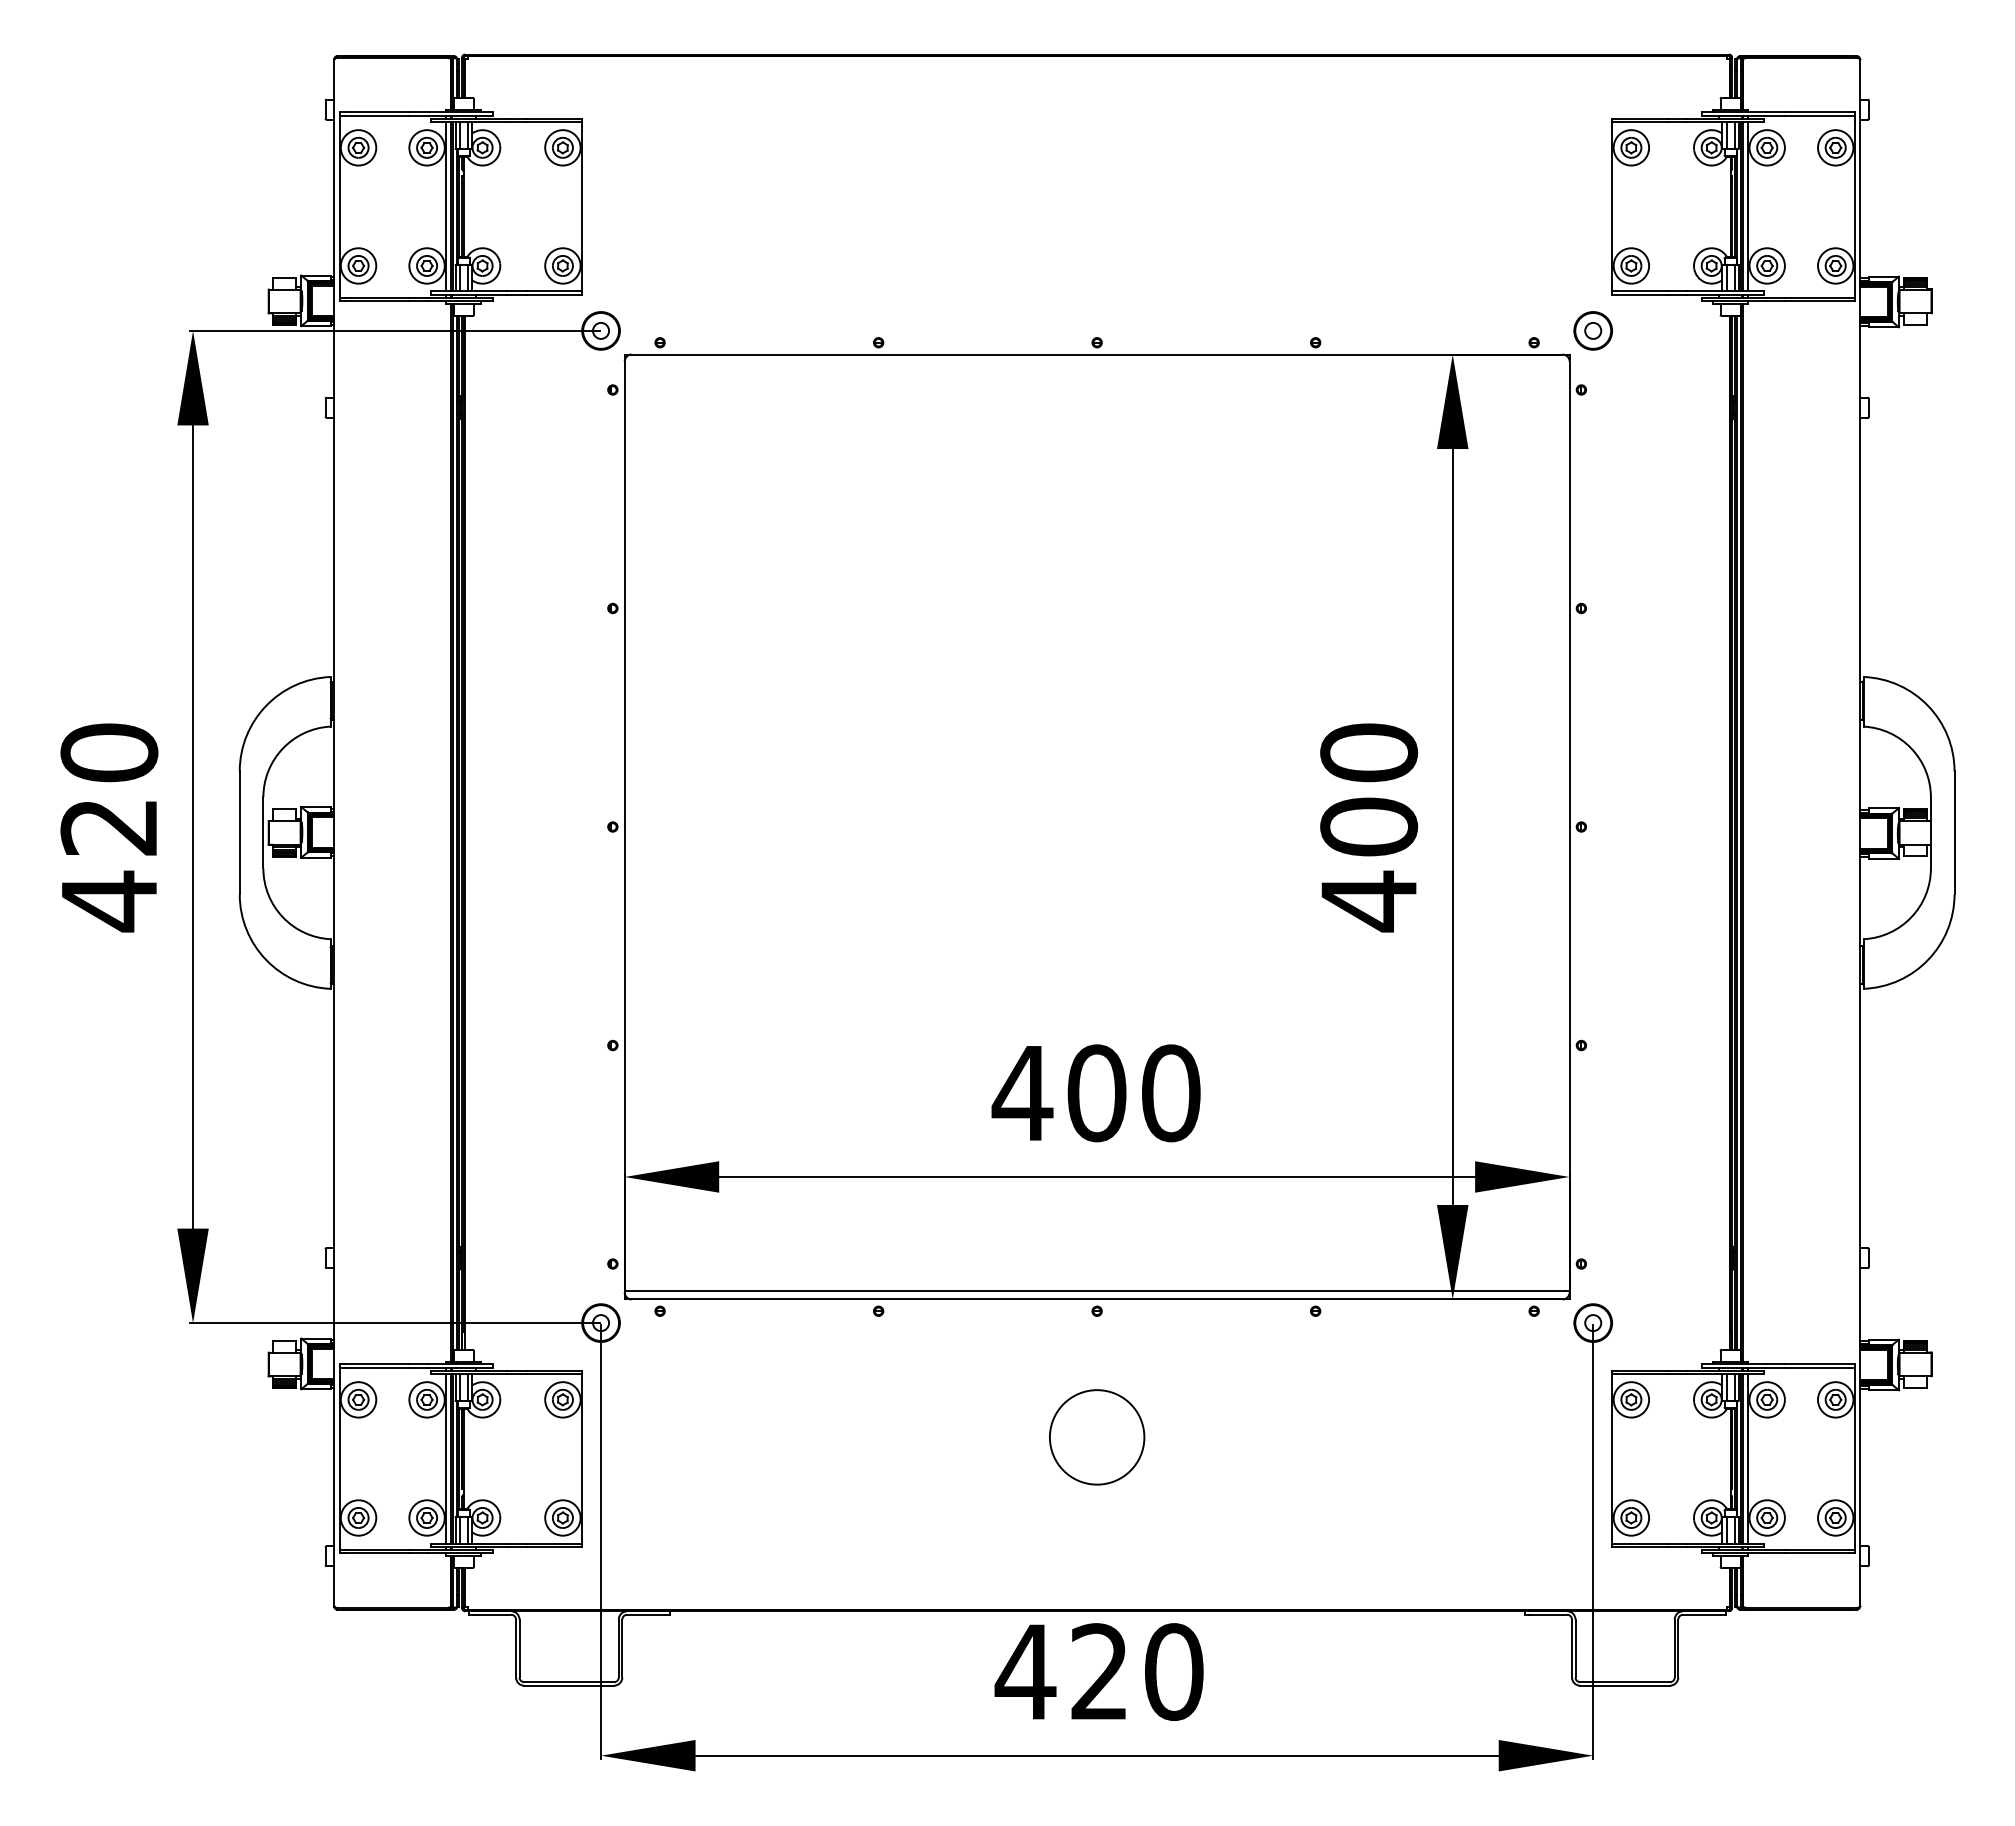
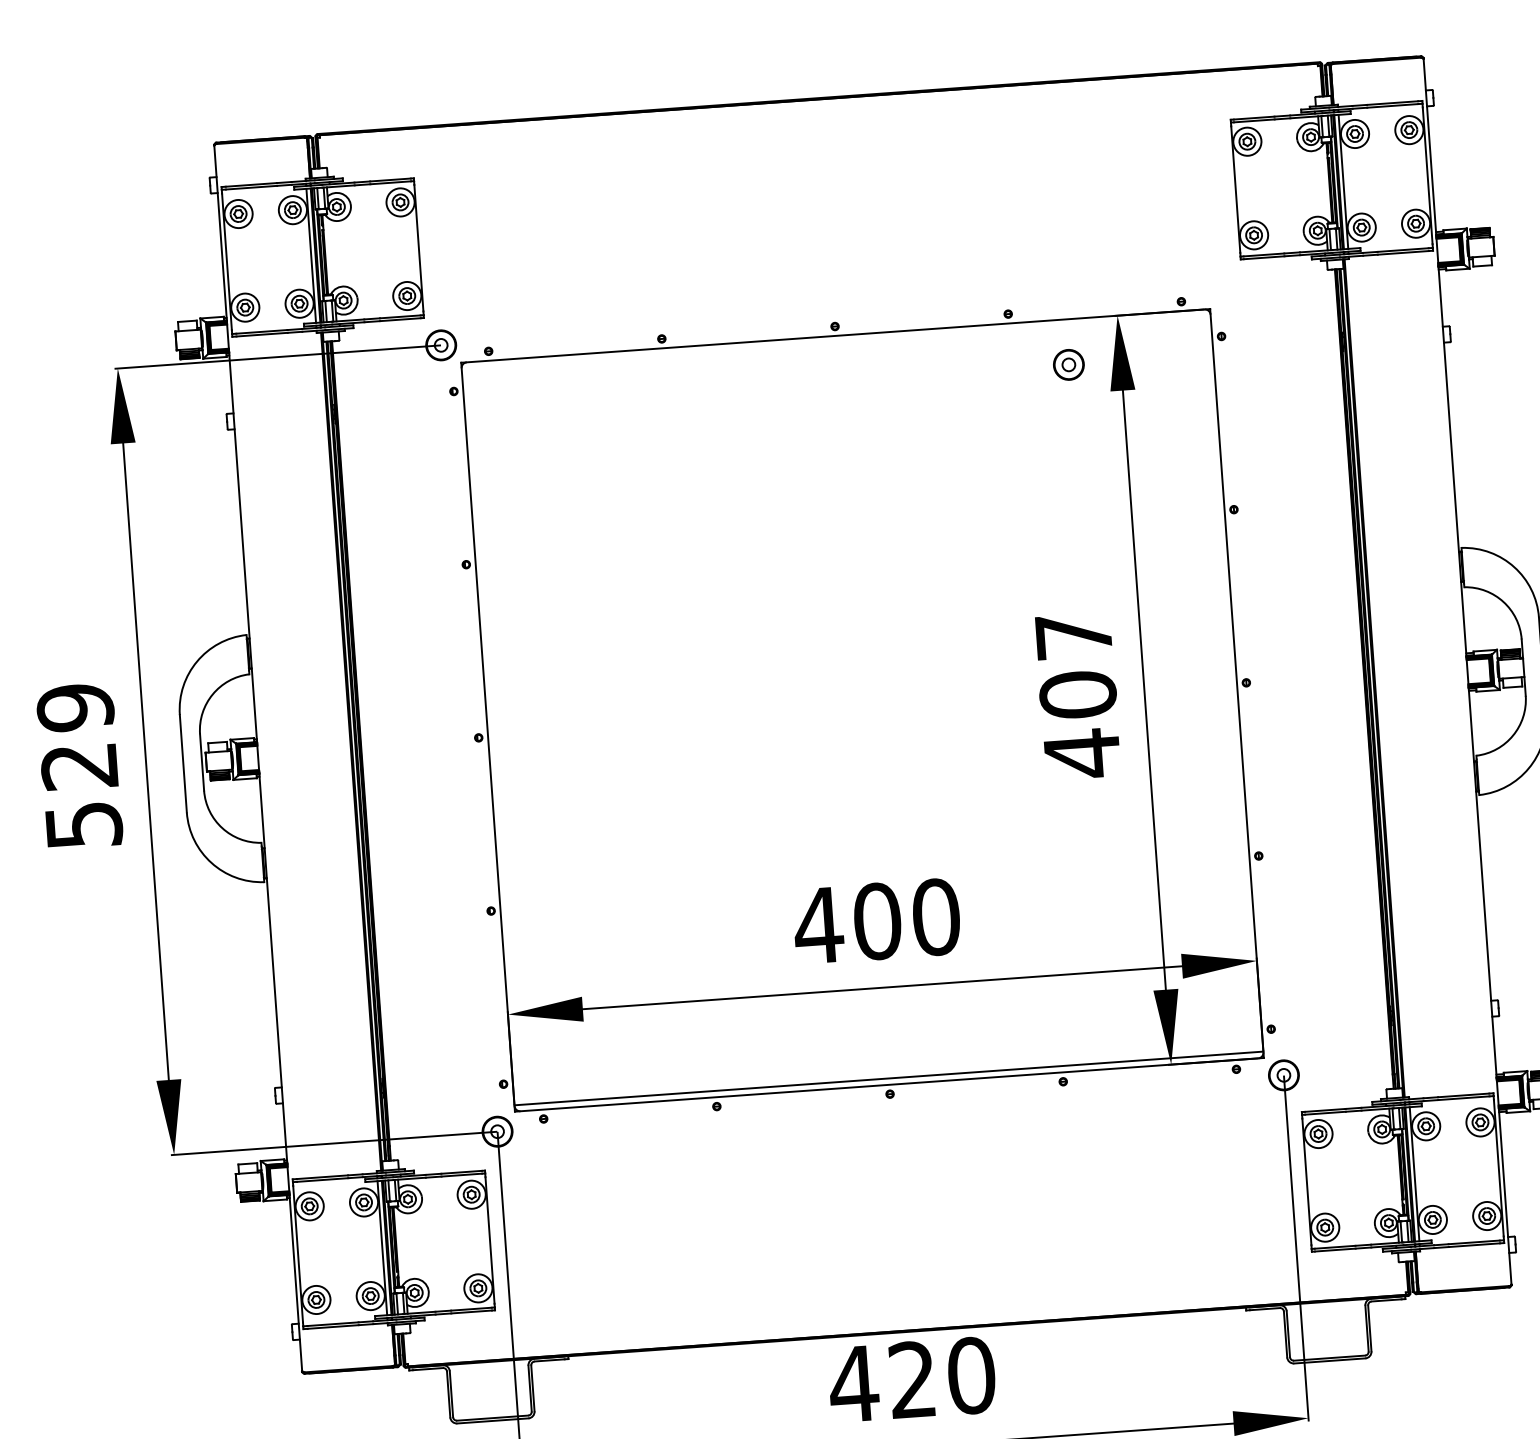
part: (1592, 330) -> (1068, 364), moved
text: (1369, 752) -> (1074, 635), 400 -> 407
text: (109, 827) -> (79, 766), 420 -> 529
circle: (1097, 1437) -> (897, 1194), removed

